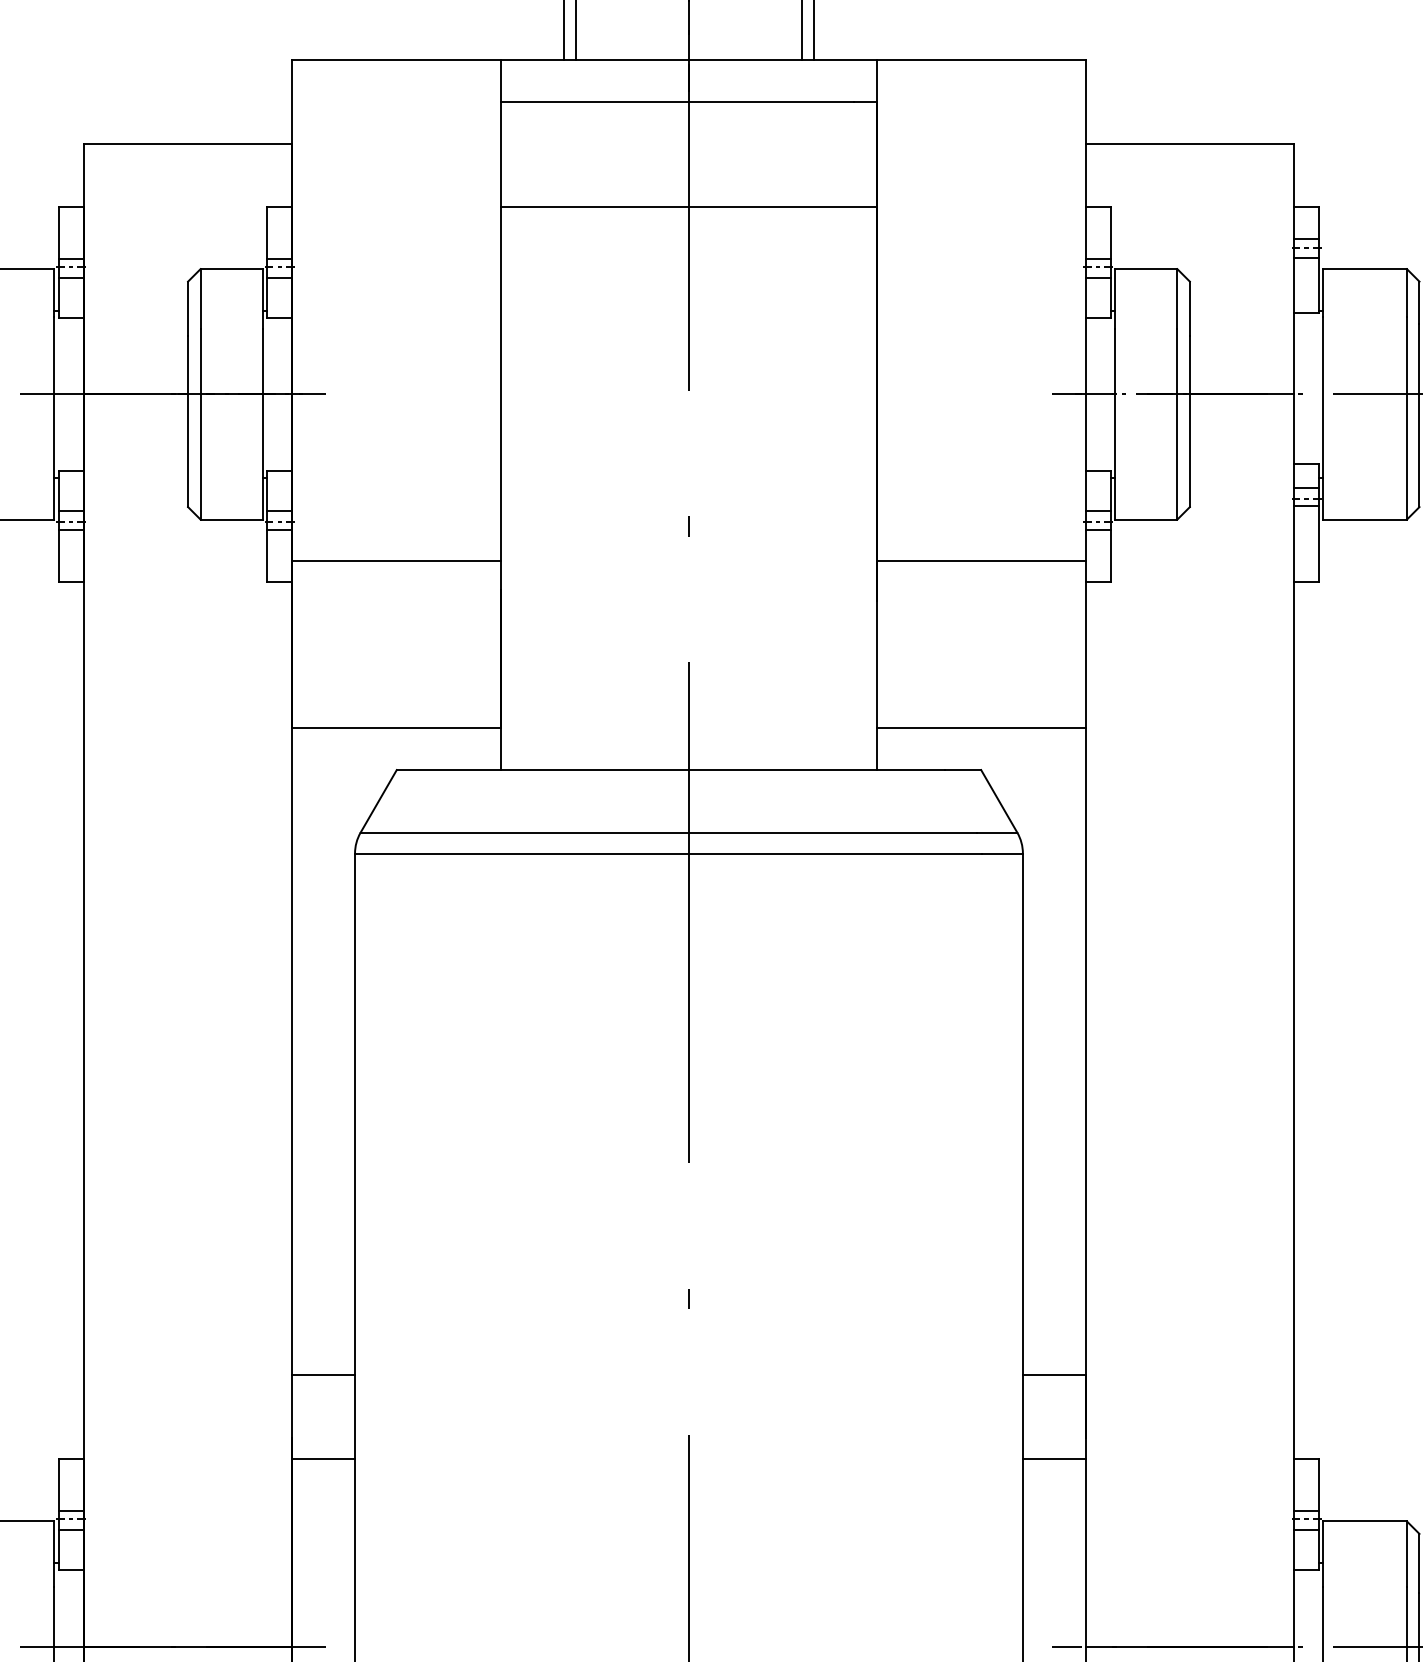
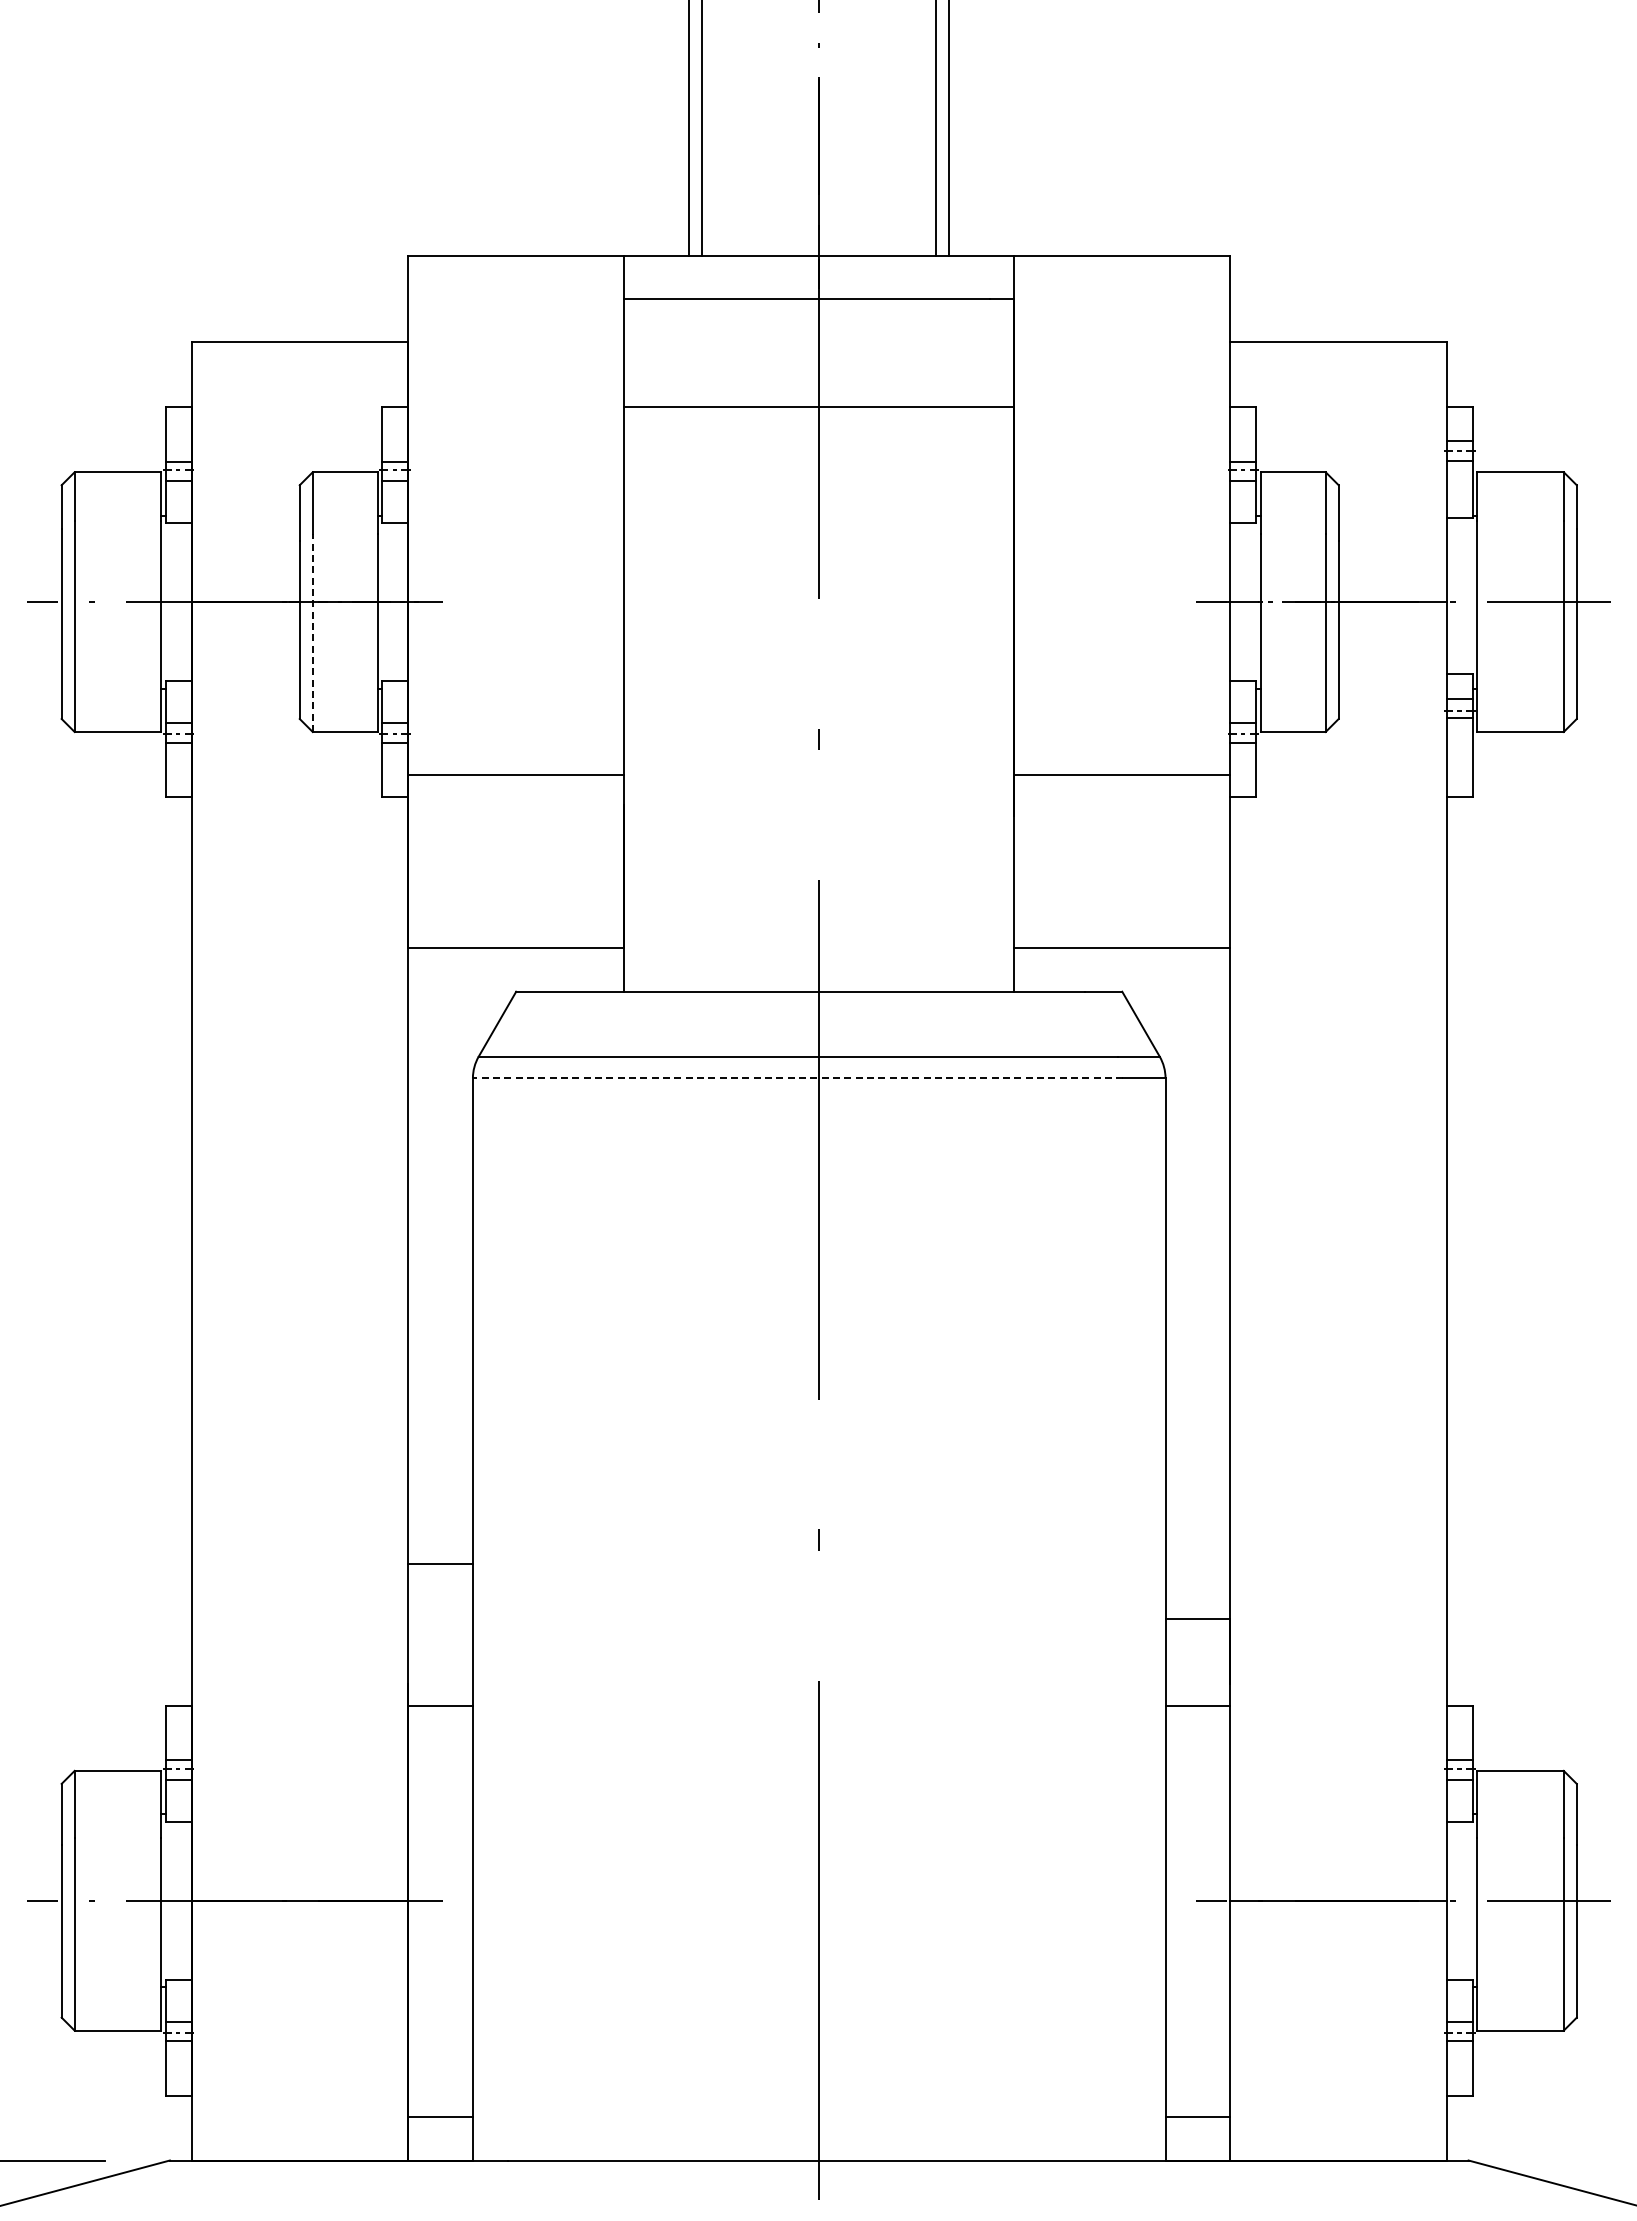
line: (200, 424) -> (312, 633), solid -> dashed
line: (668, 853) -> (797, 1078), solid -> dashed
line: (322, 1375) -> (439, 1564), moved

